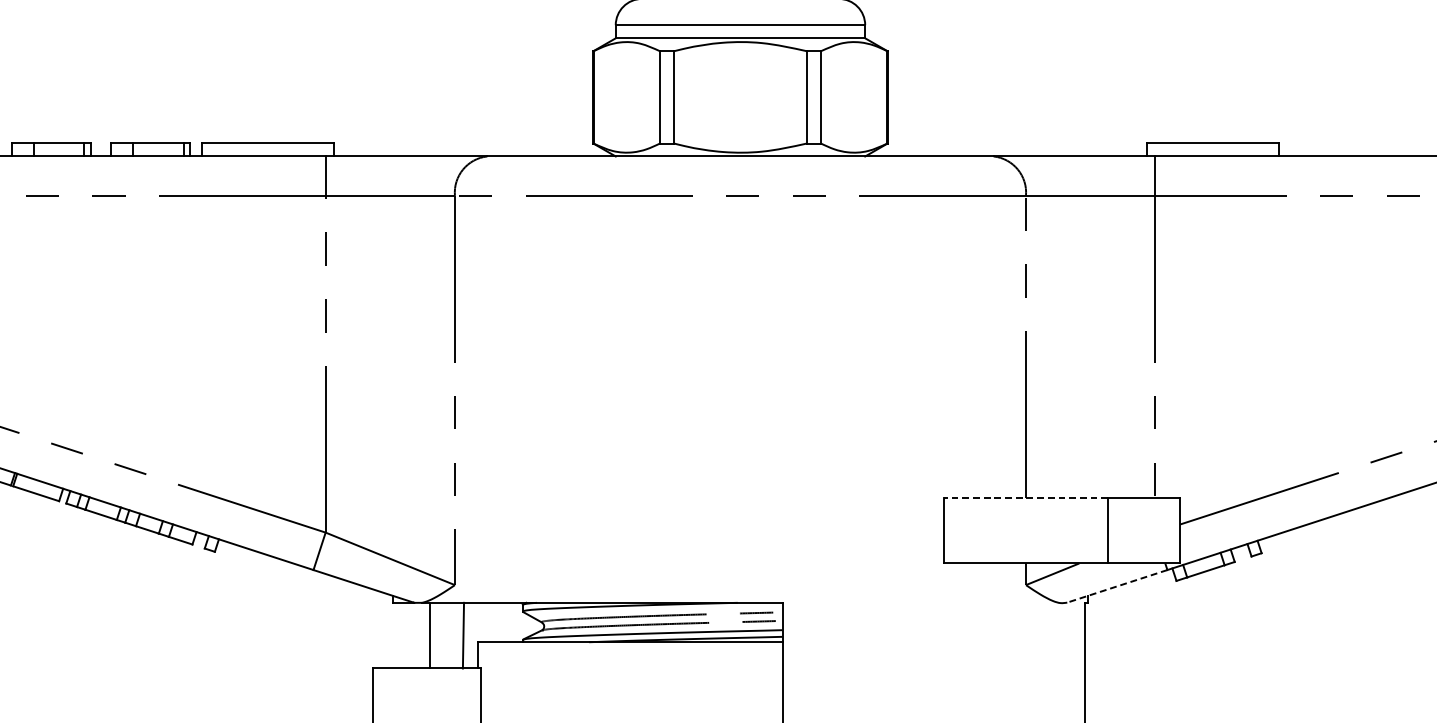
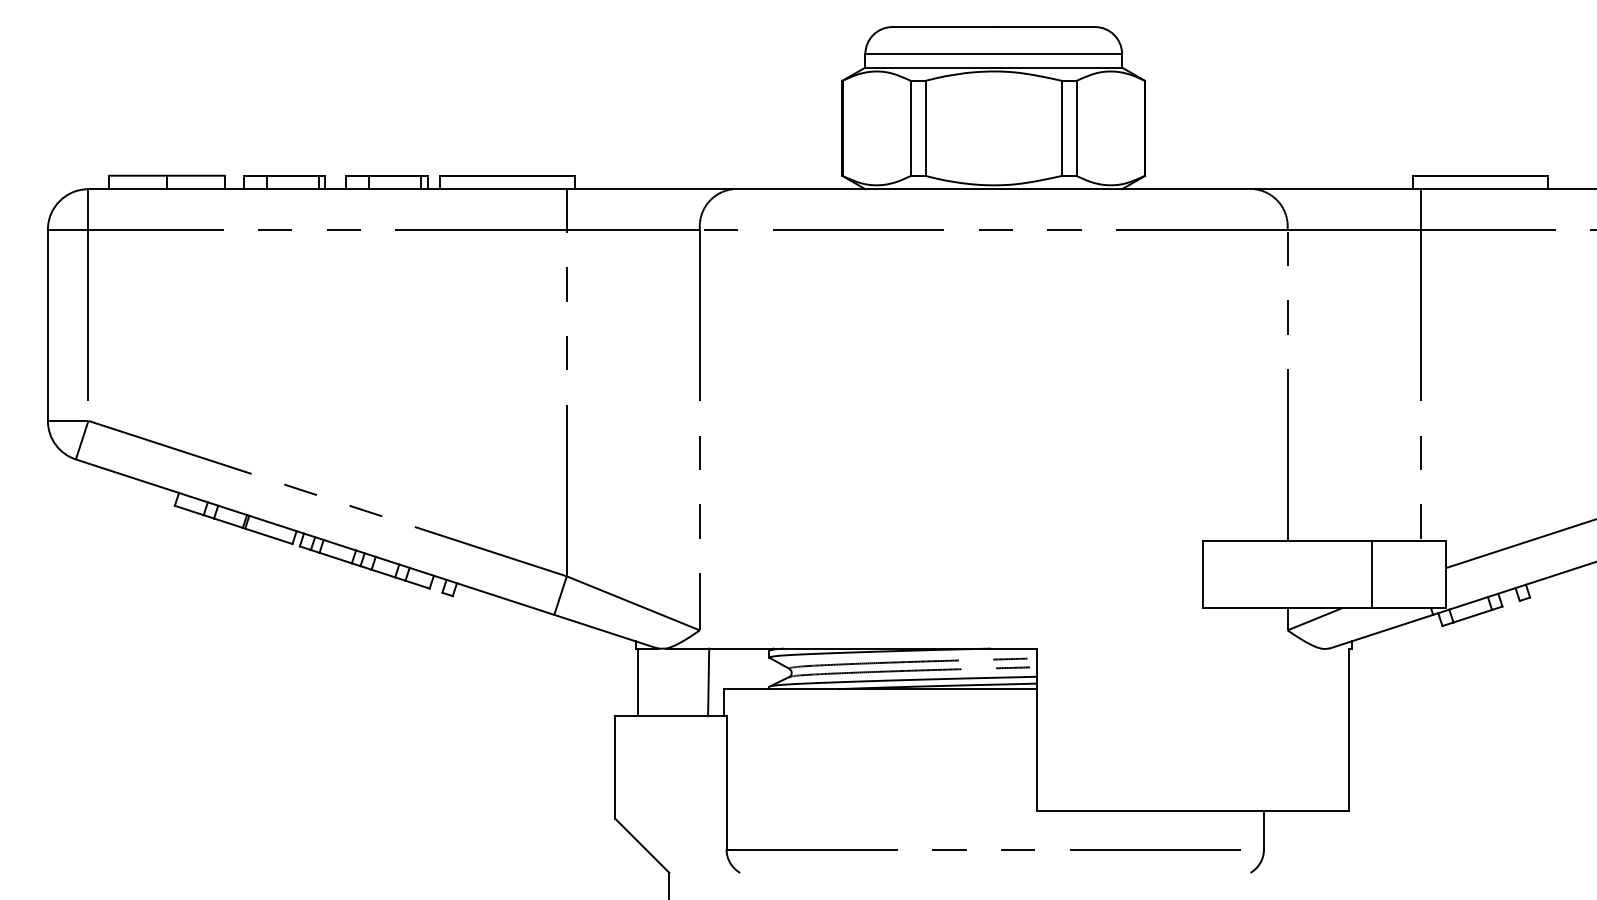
line: (1025, 497) -> (1287, 540), dashed -> solid
line: (1117, 586) -> (1381, 631), dashed -> solid
line: (430, 635) -> (638, 682), moved

